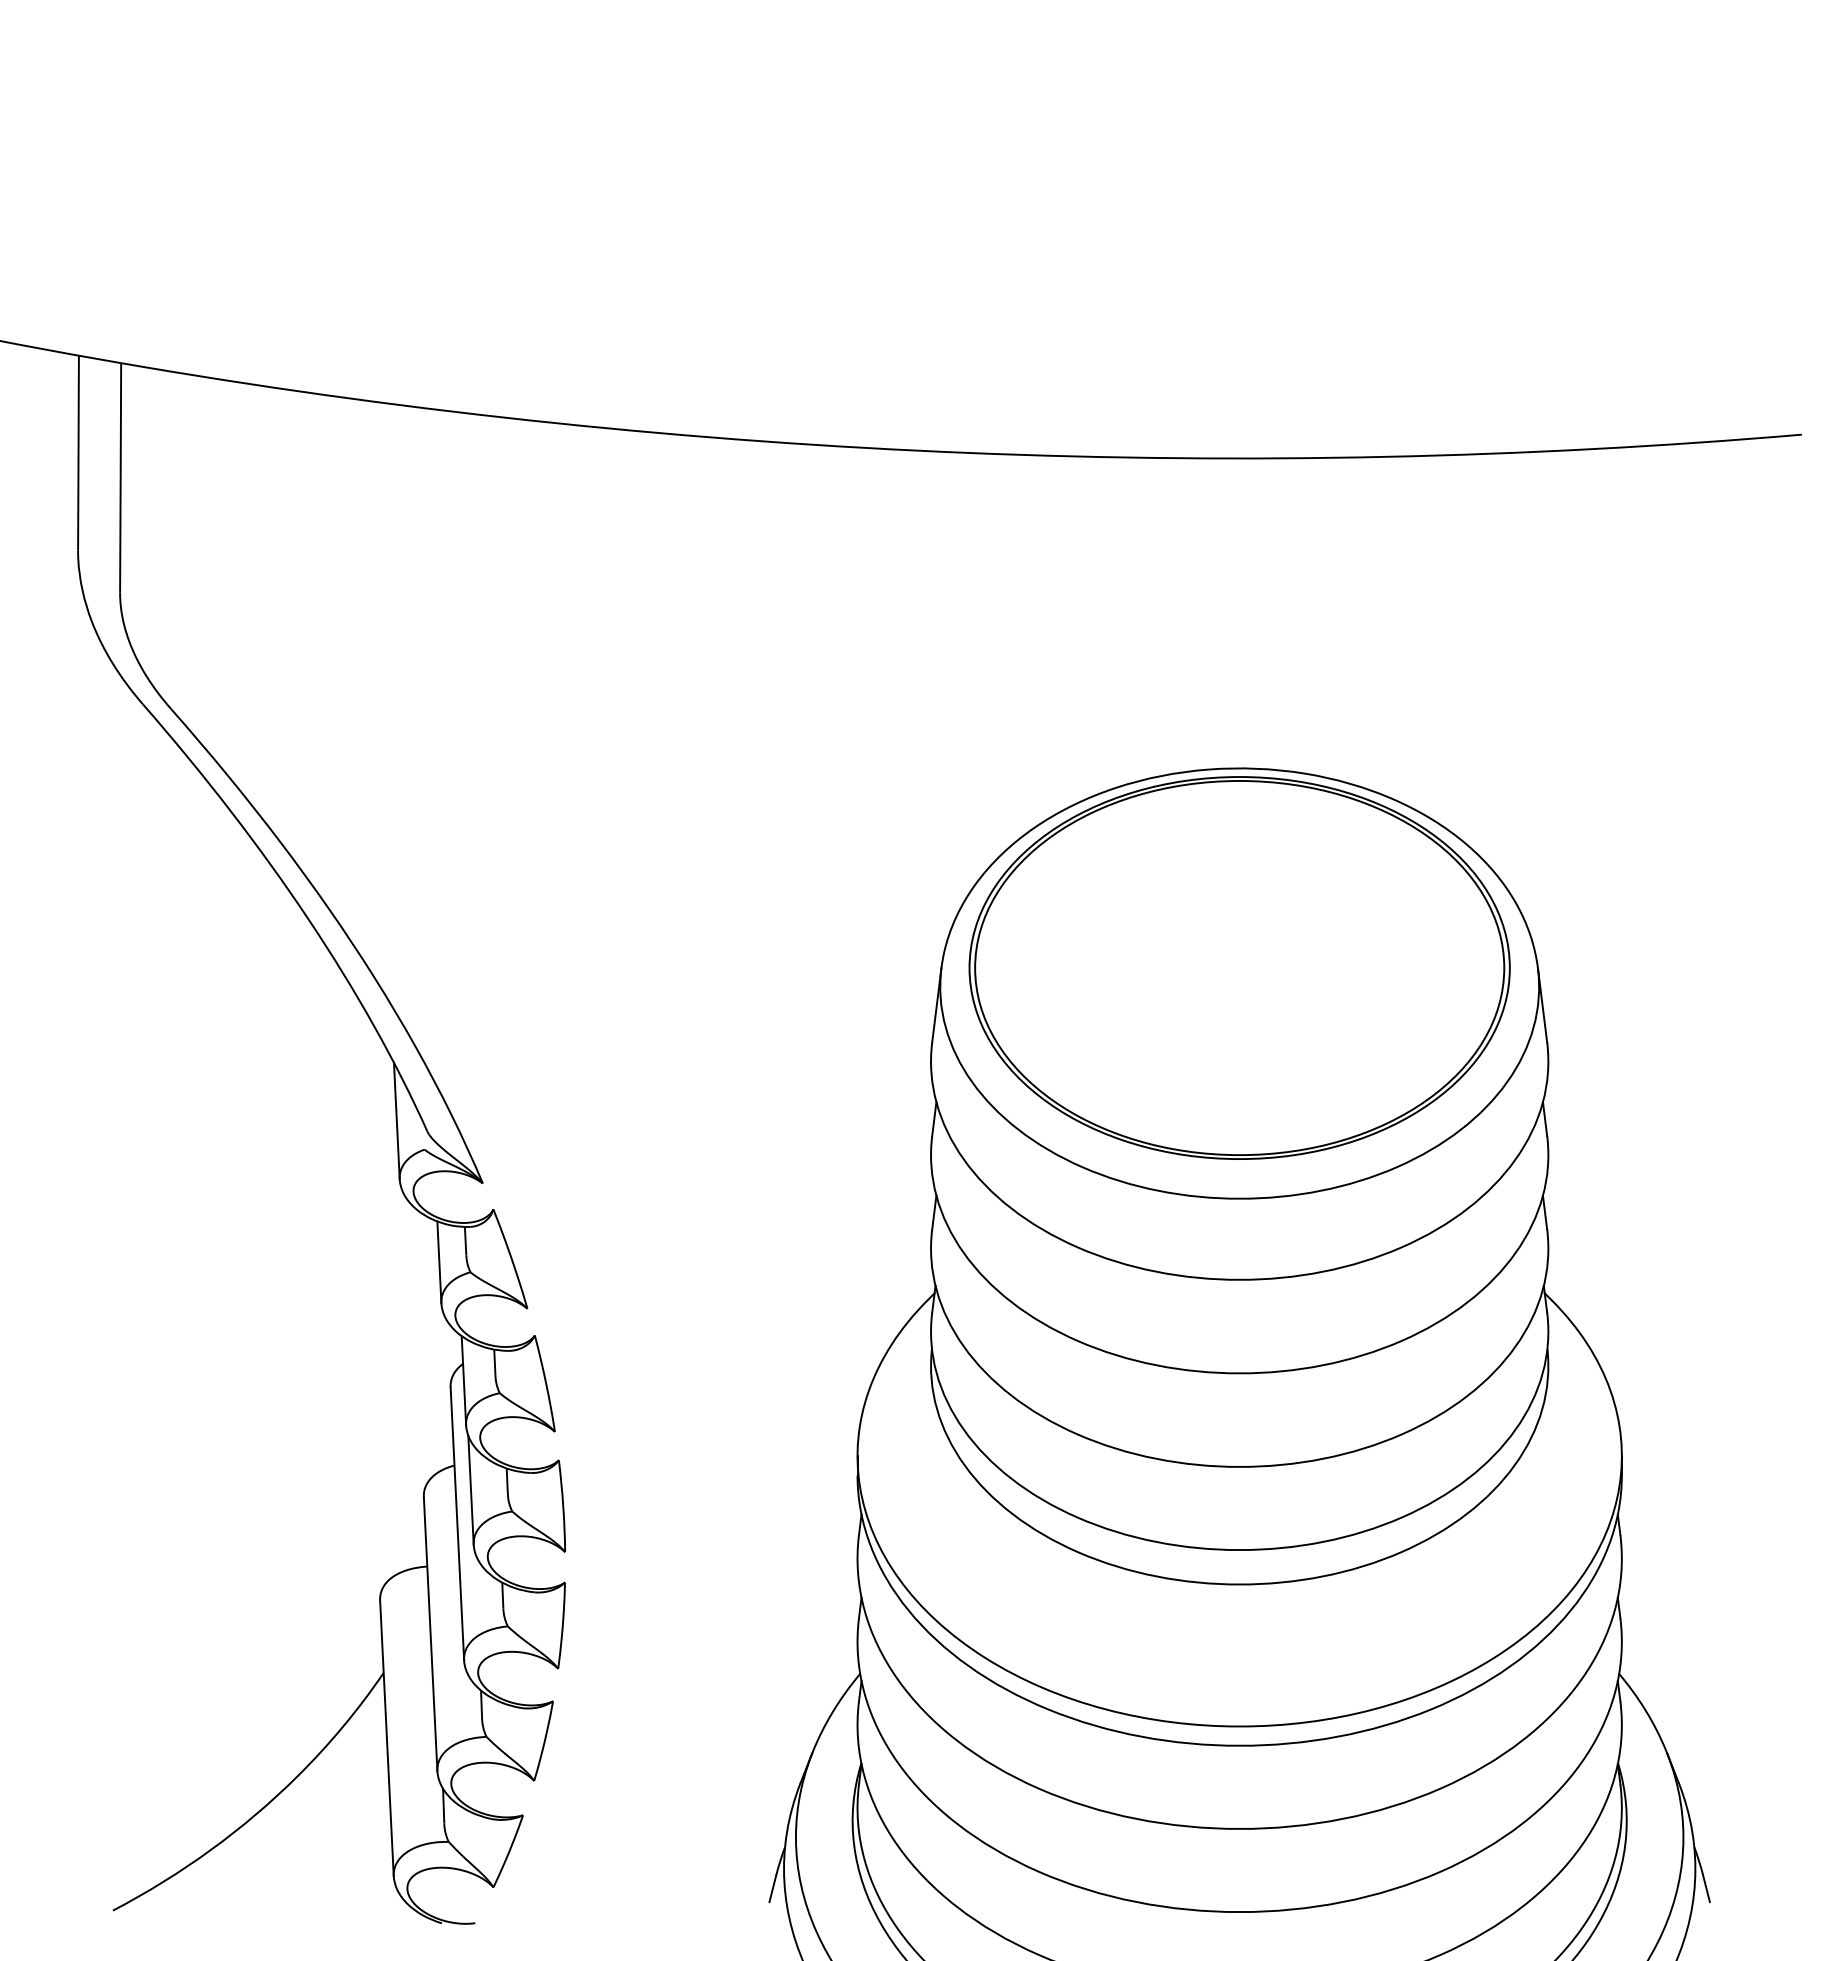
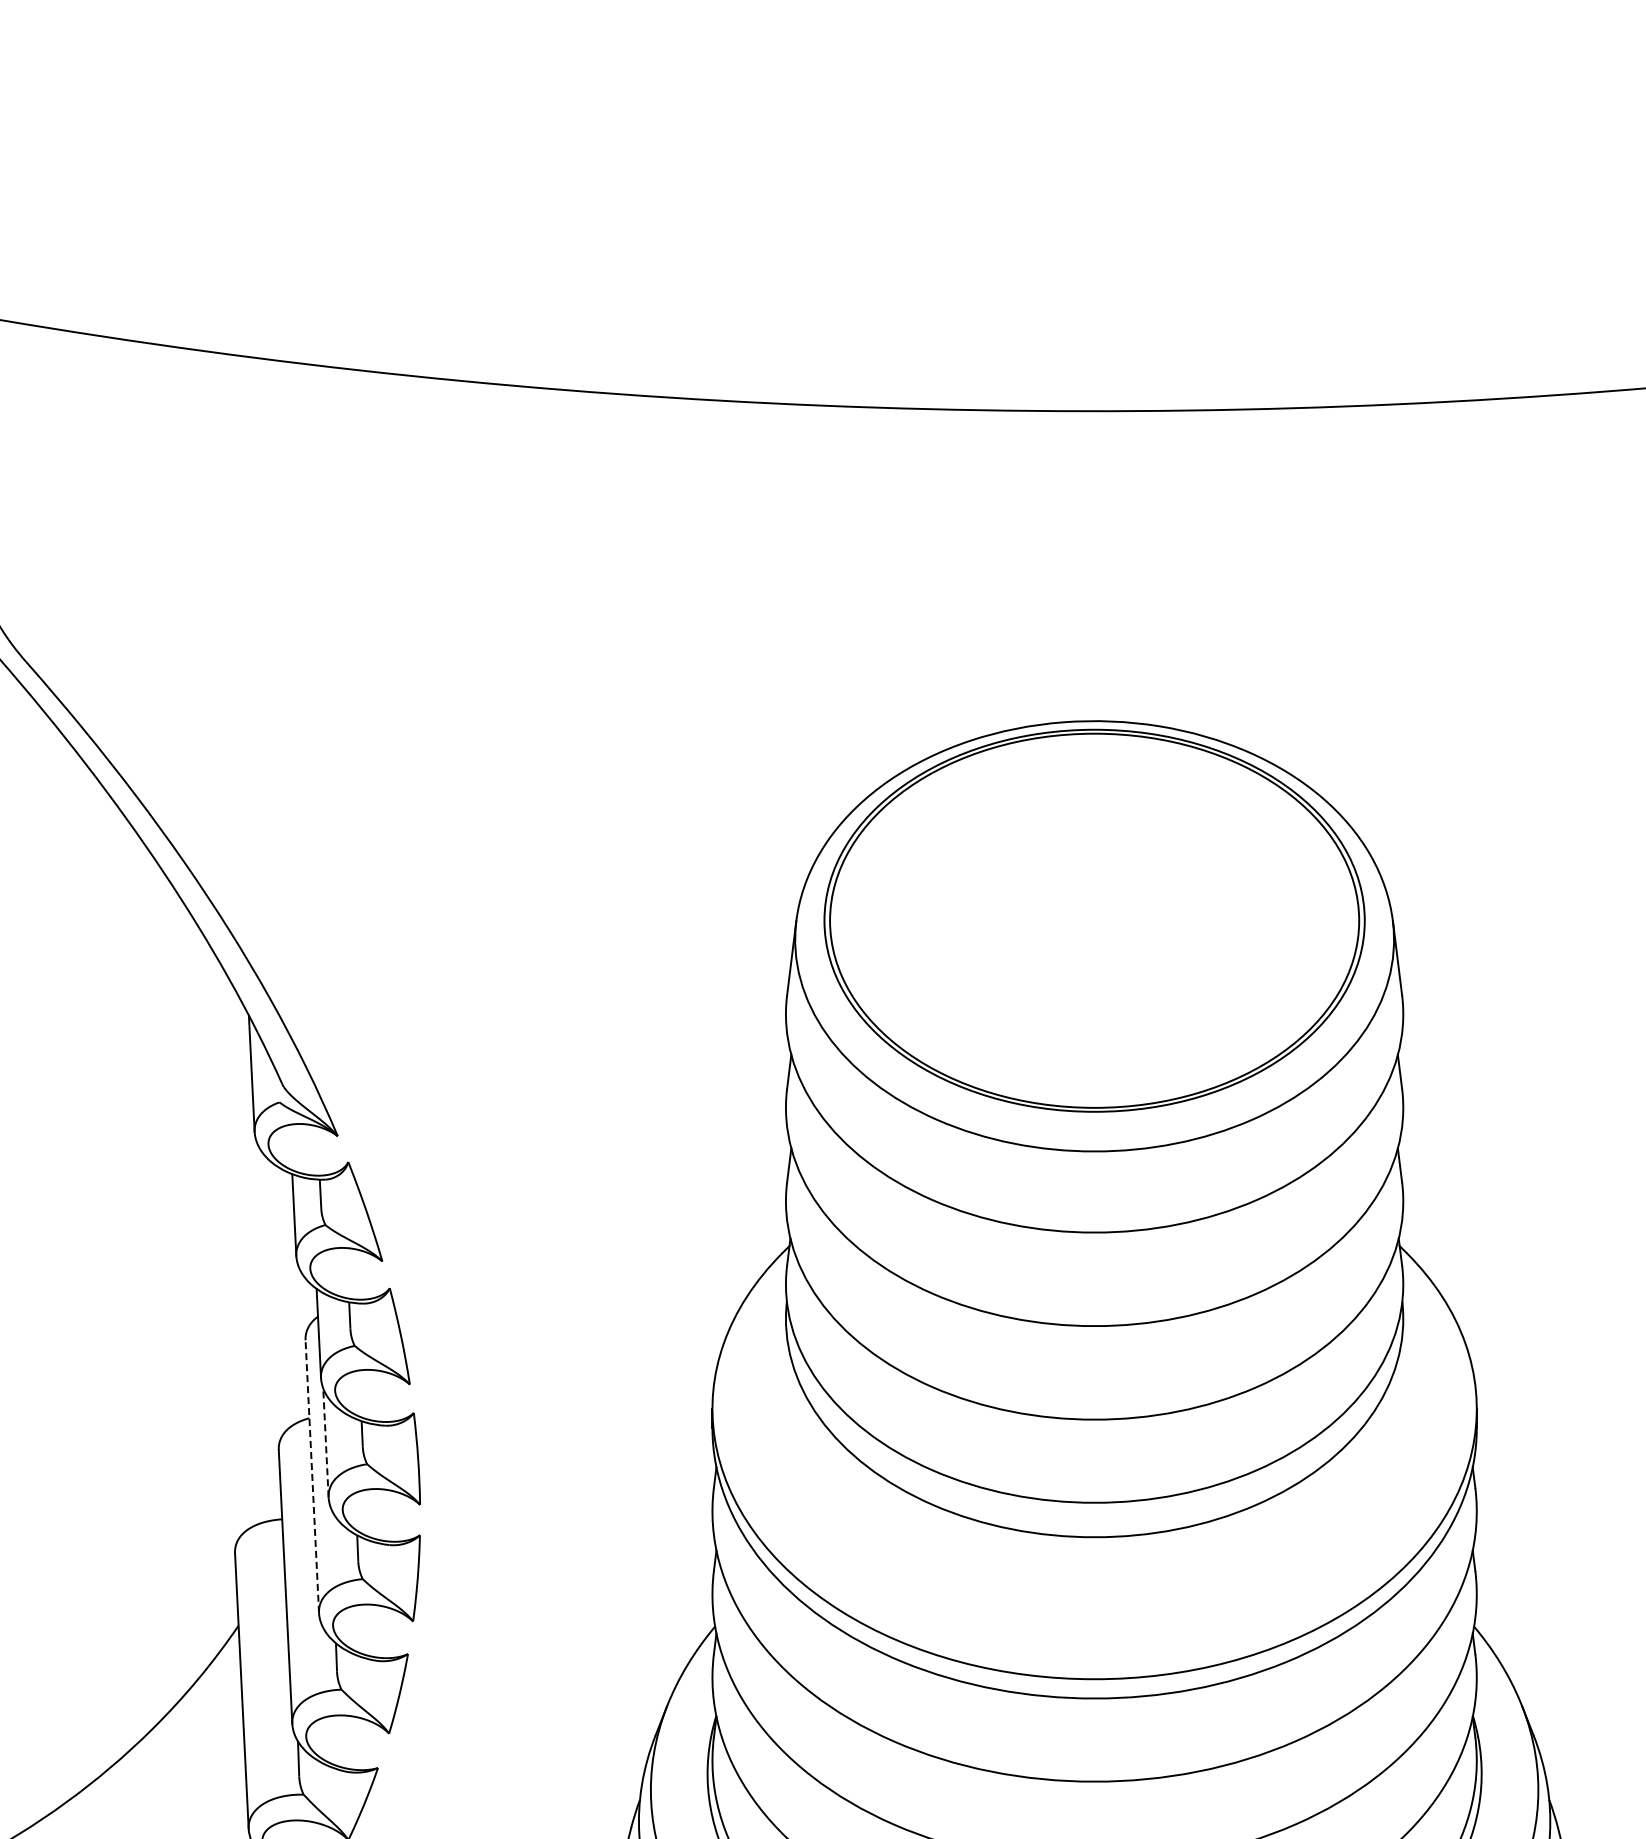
line: (470, 1489) -> (325, 1442), solid -> dashed
line: (457, 1523) -> (312, 1476), solid -> dashed

